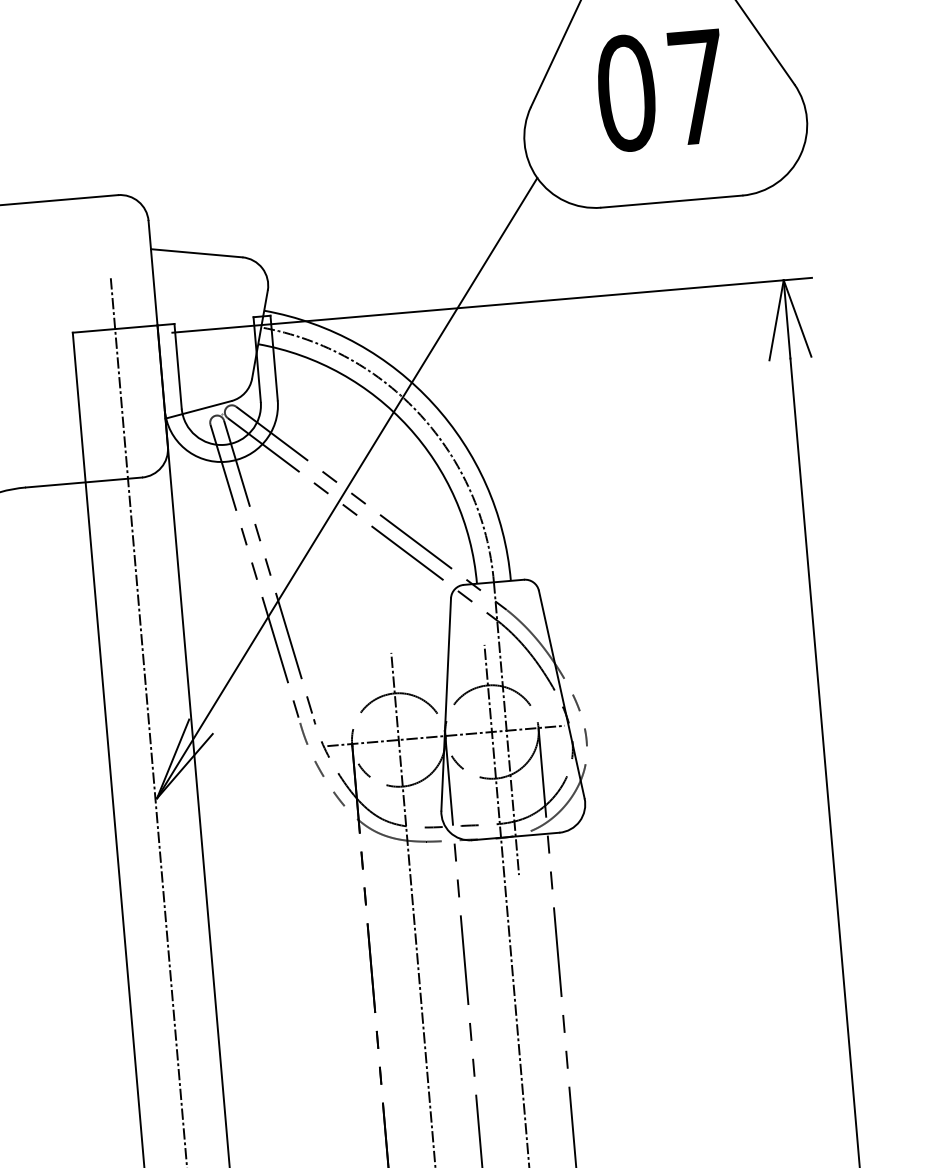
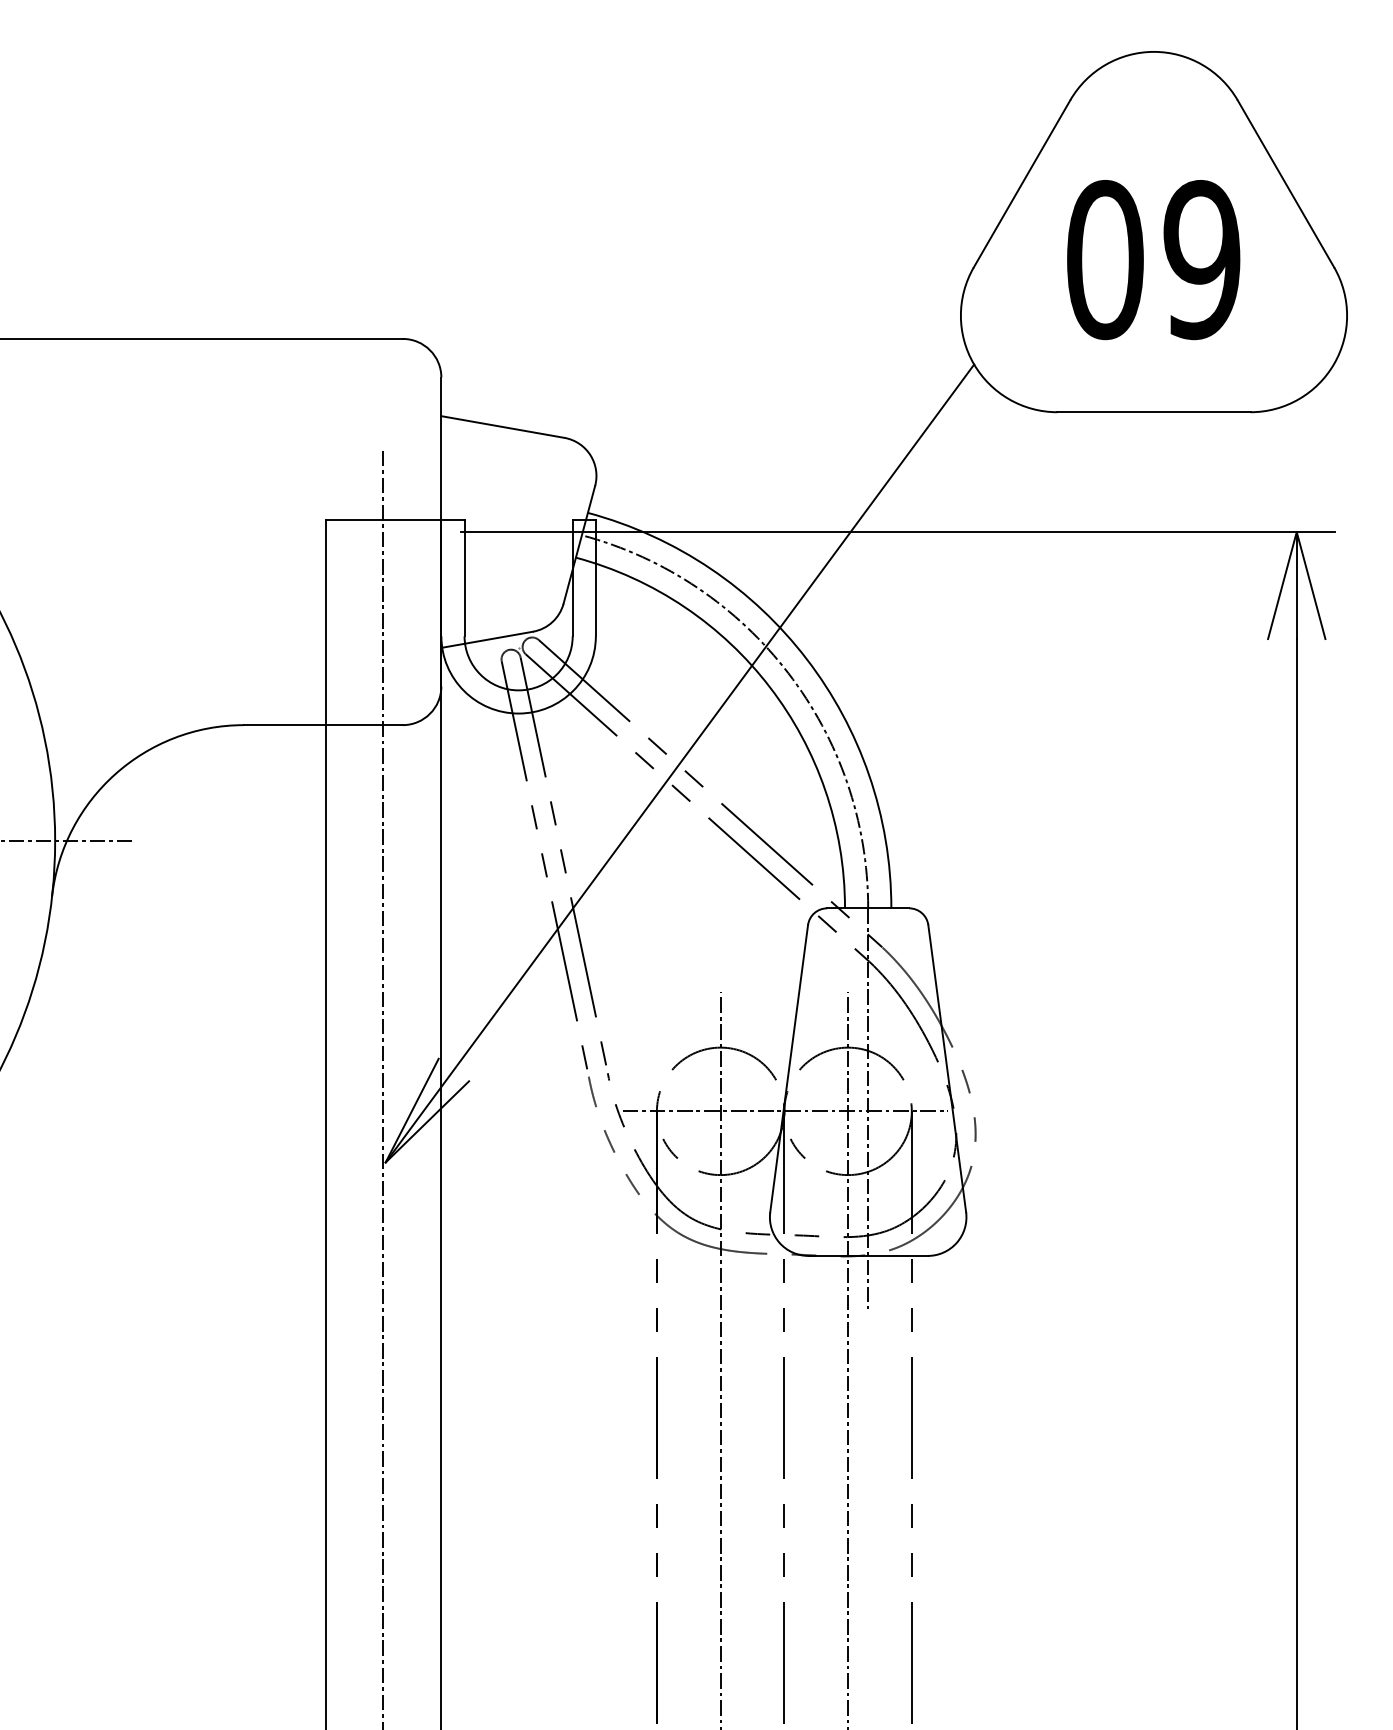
text: (697, 87) -> (1201, 260), 07 -> 09

